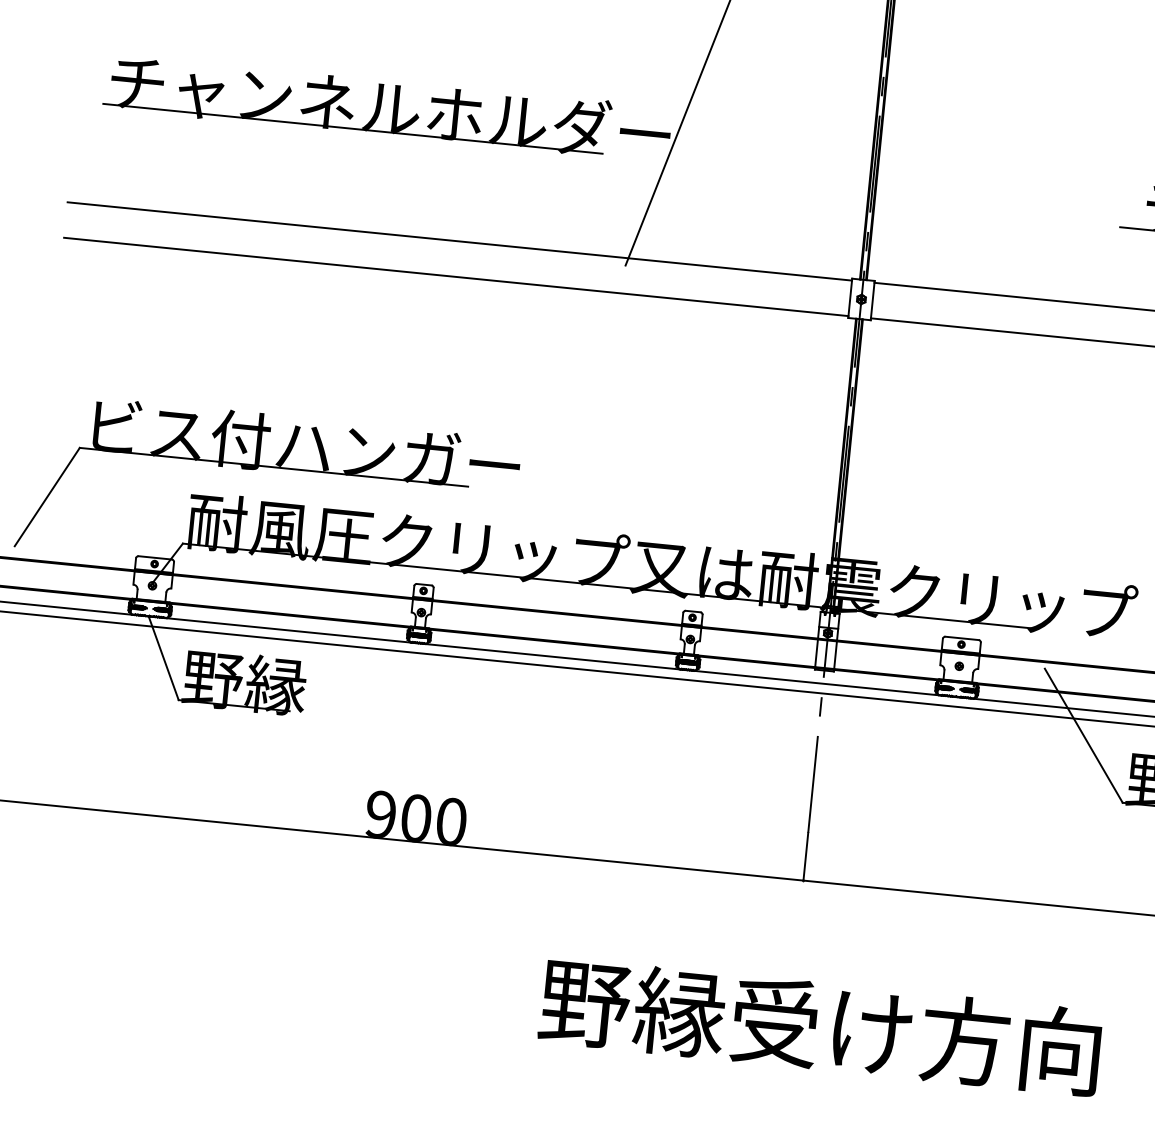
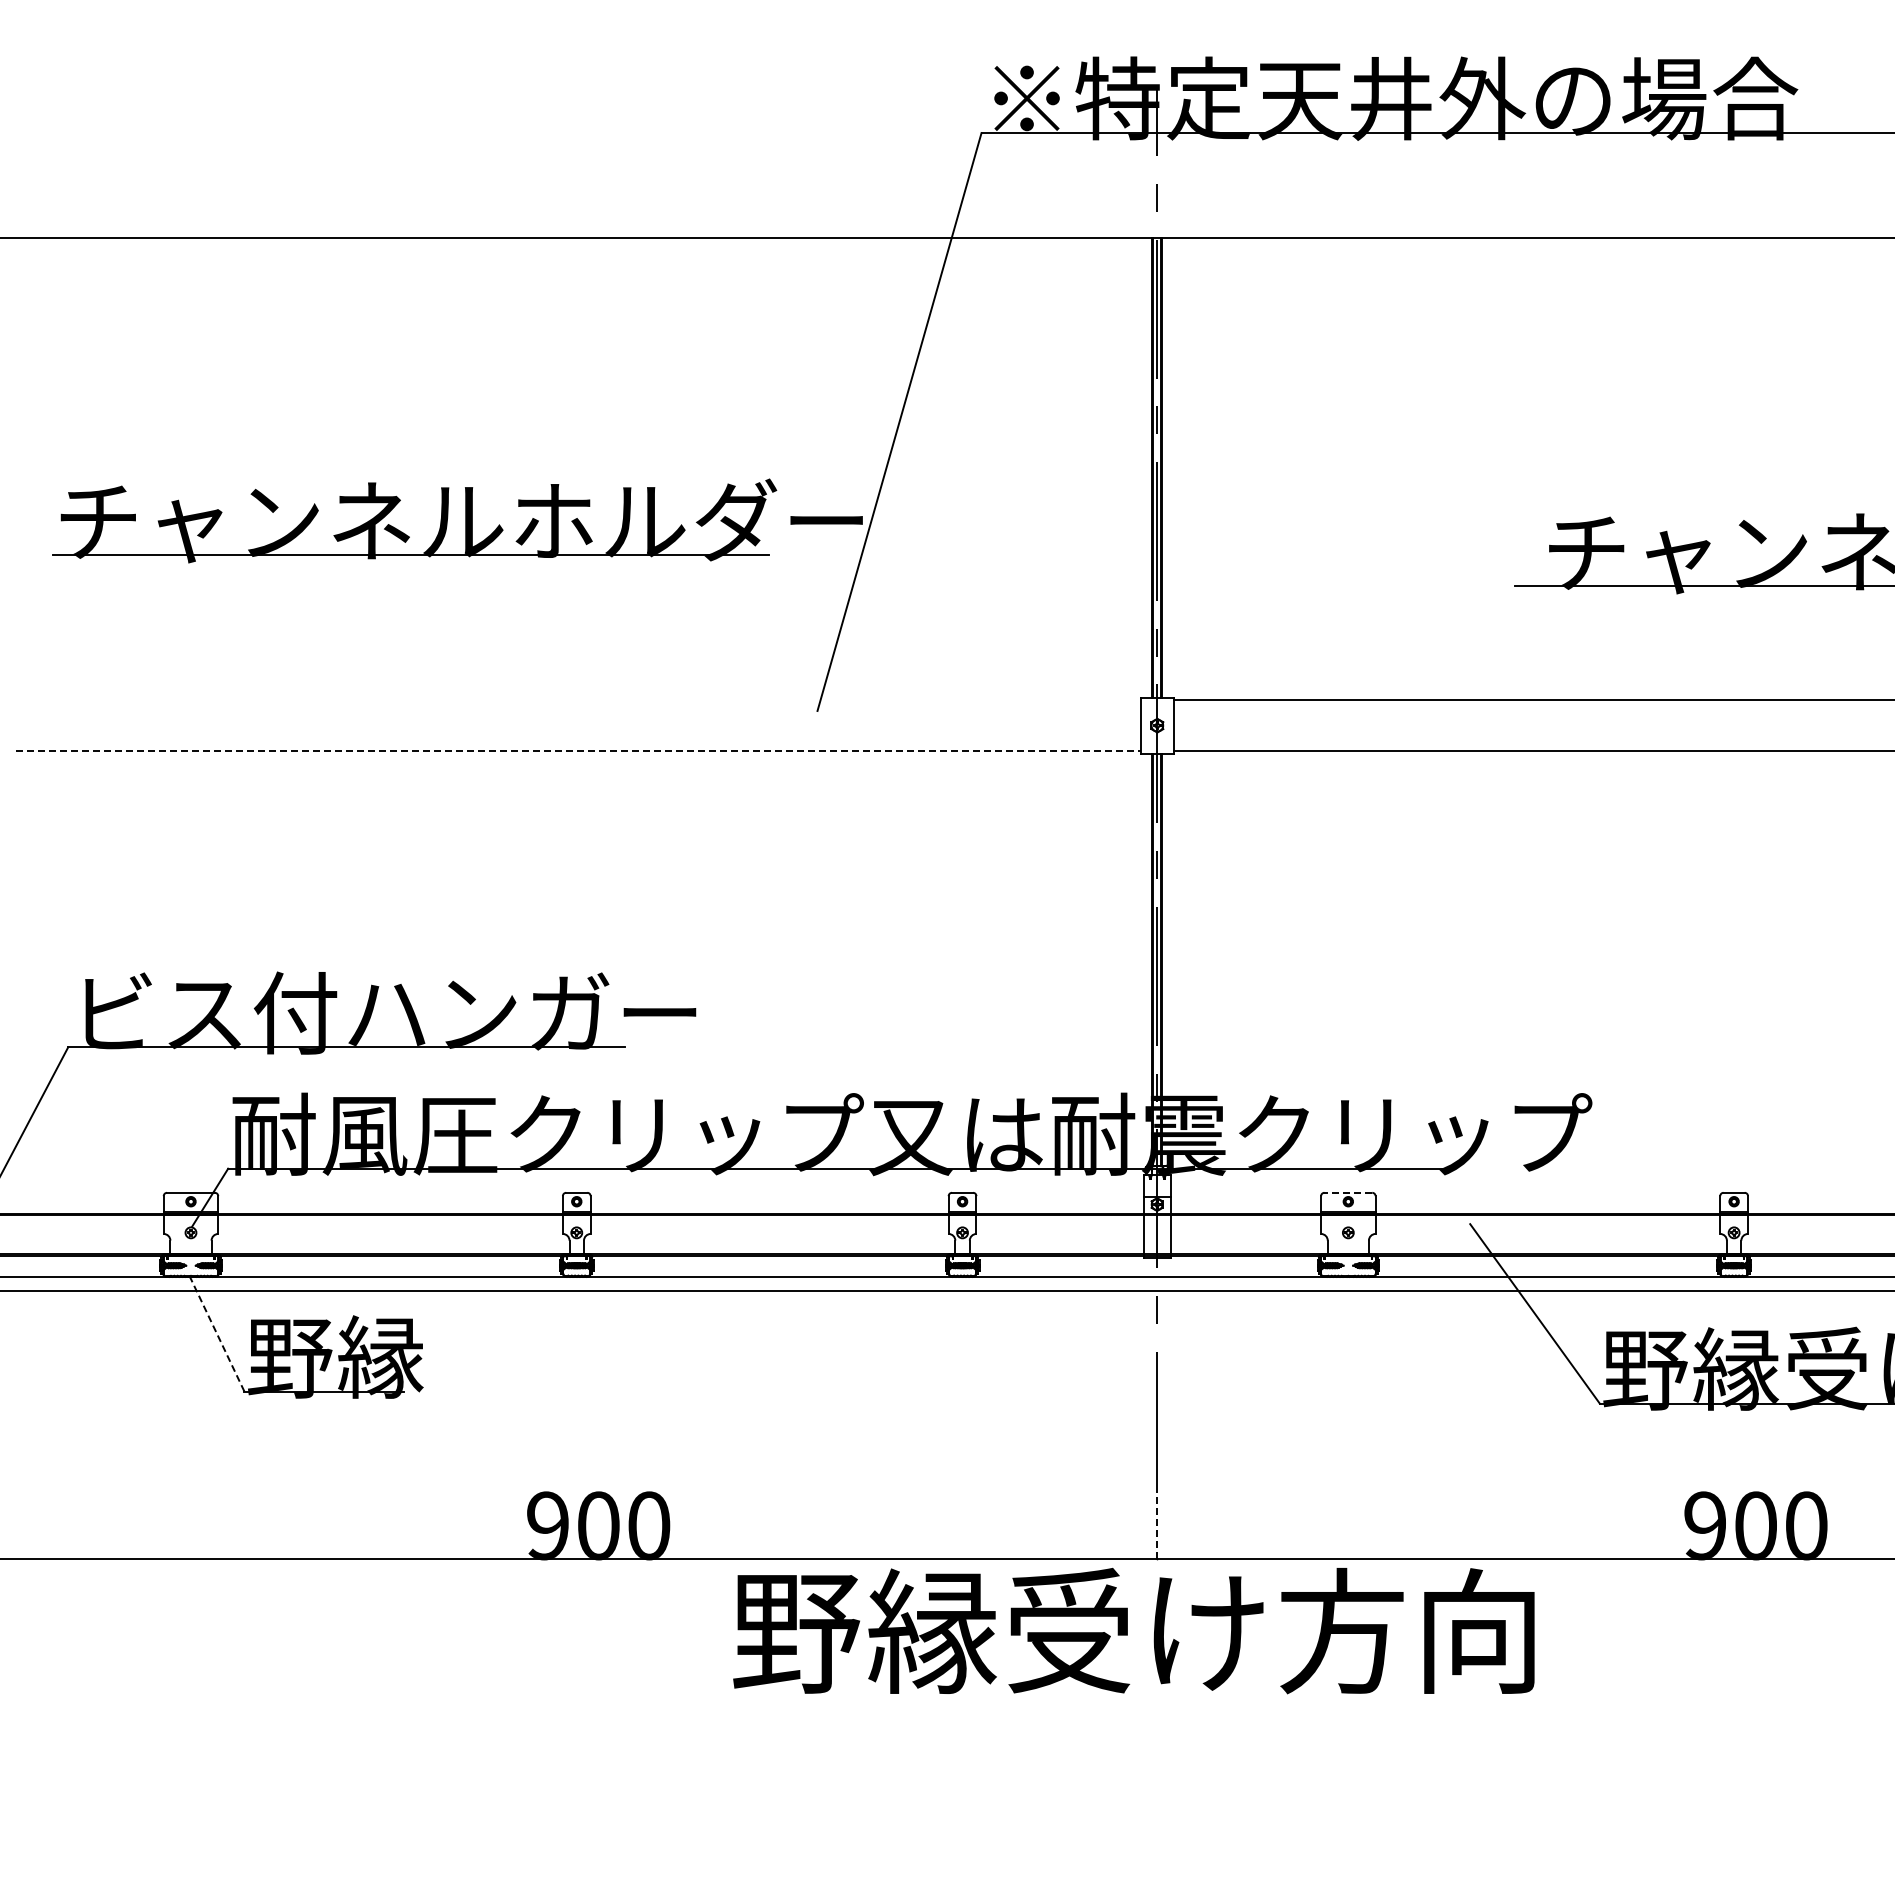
line: (459, 241) -> (578, 700), removed
line: (456, 277) -> (578, 751), solid -> dashed
line: (962, 638) -> (1348, 1192), solid -> dashed
line: (163, 657) -> (217, 1333), solid -> dashed
line: (805, 856) -> (1157, 1524), solid -> dashed
text: (820, 1026) -> (1133, 1630), moved

